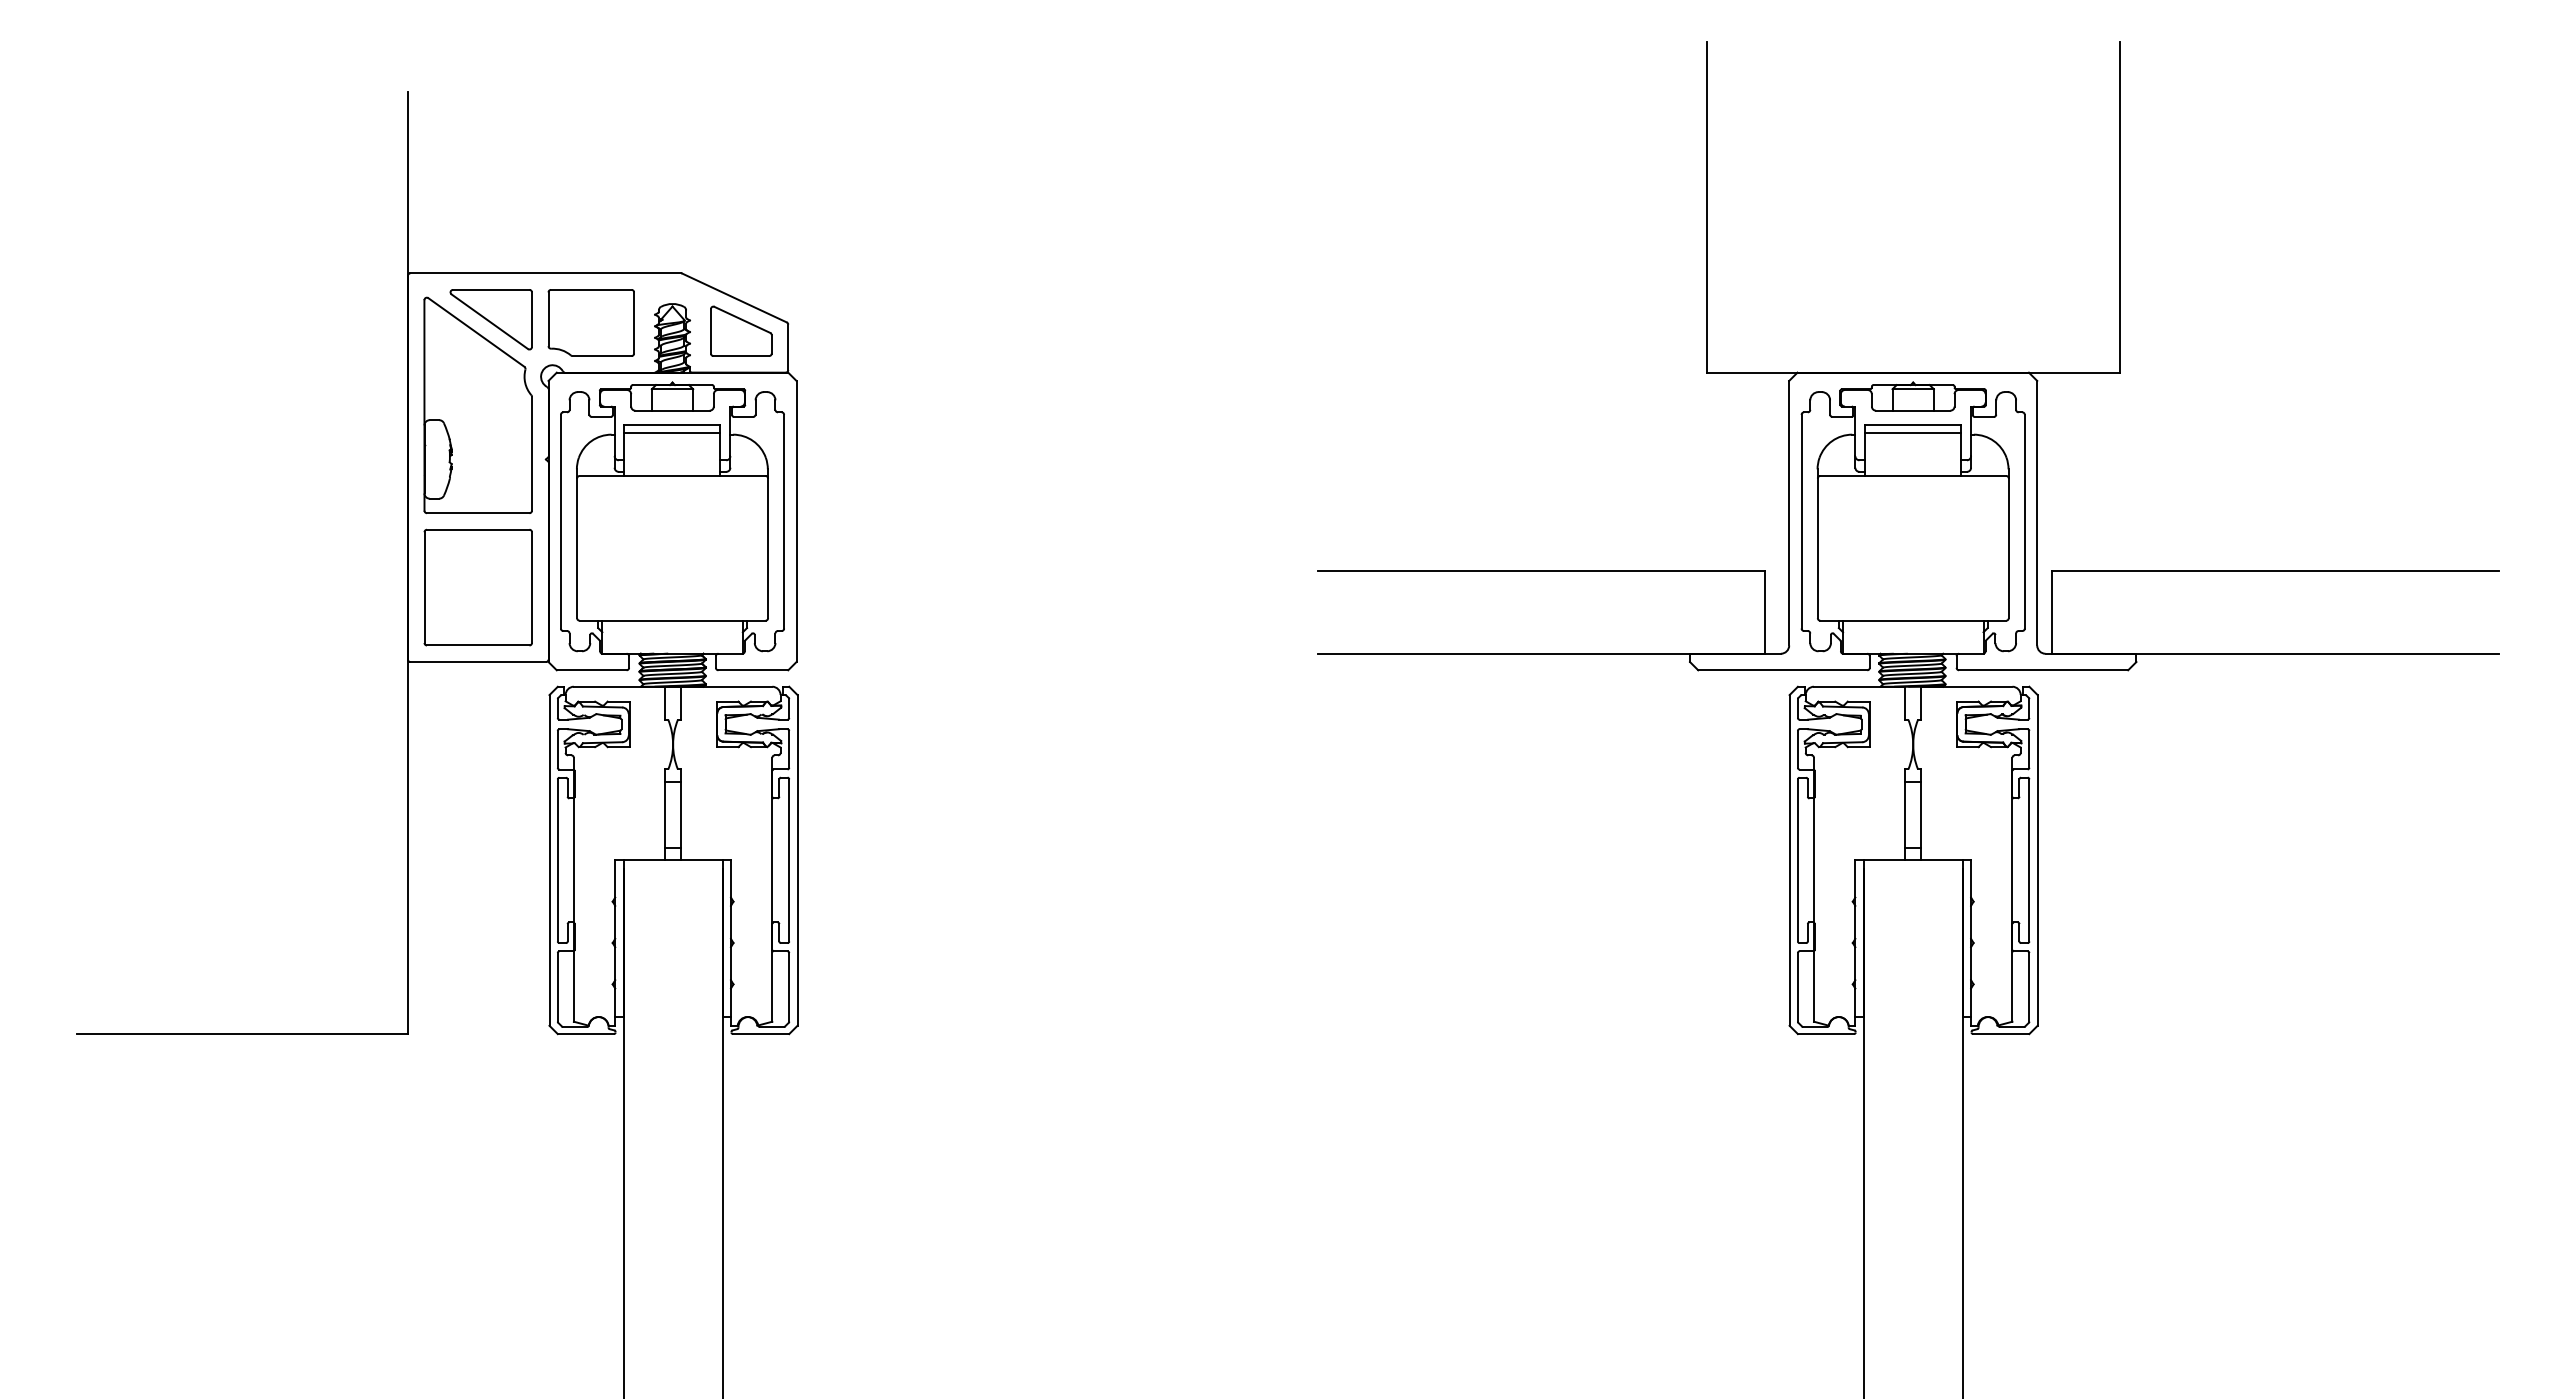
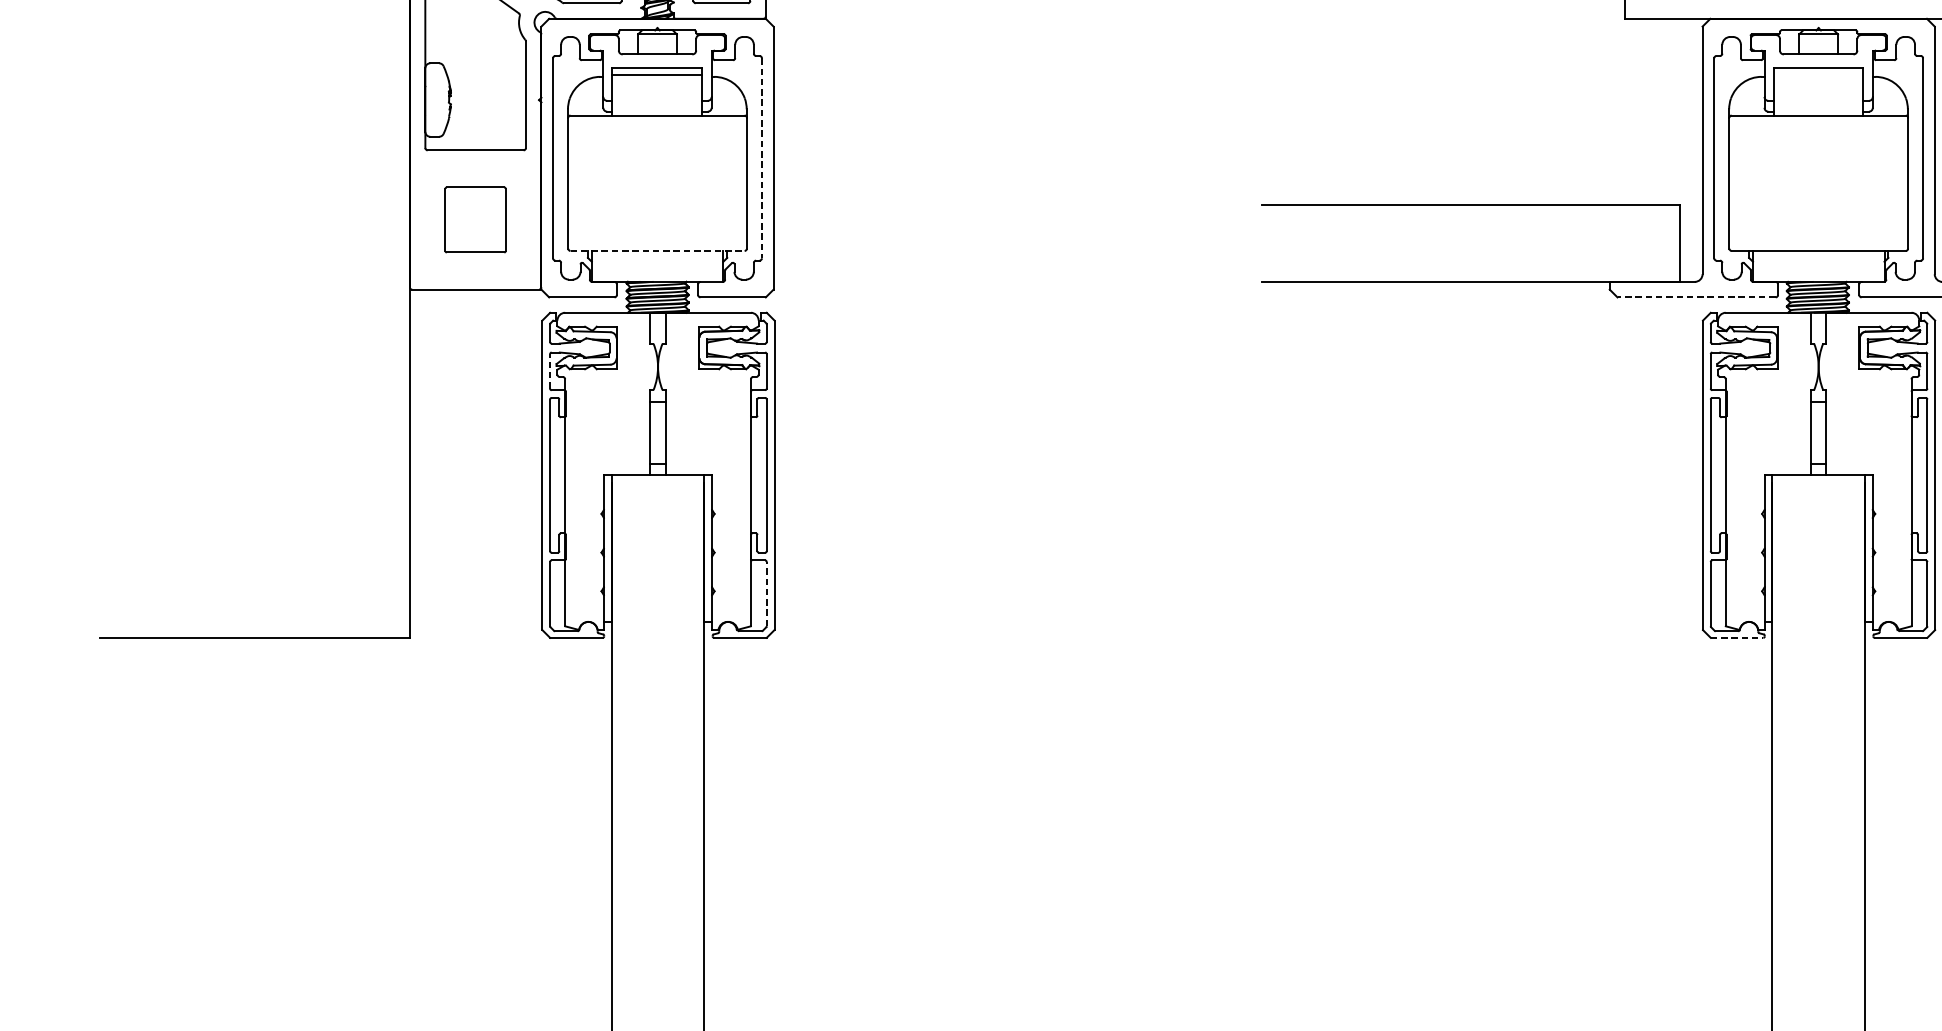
line: (1913, 433) -> (1818, 75), removed
line: (784, 521) -> (762, 158), solid -> dashed
part: (477, 587) -> (474, 219), size x0.6
line: (673, 620) -> (658, 250), solid -> dashed
line: (1782, 670) -> (1696, 297), solid -> dashed
line: (557, 748) -> (549, 370), solid -> dashed
line: (789, 986) -> (766, 593), solid -> dashed
line: (1826, 1034) -> (1737, 638), solid -> dashed

